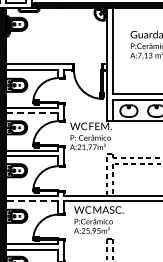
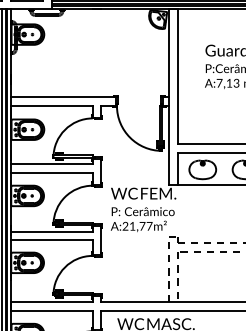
line: (32, 113) -> (52, 173), dashed -> solid
line: (31, 201) -> (50, 310), dashed -> solid

